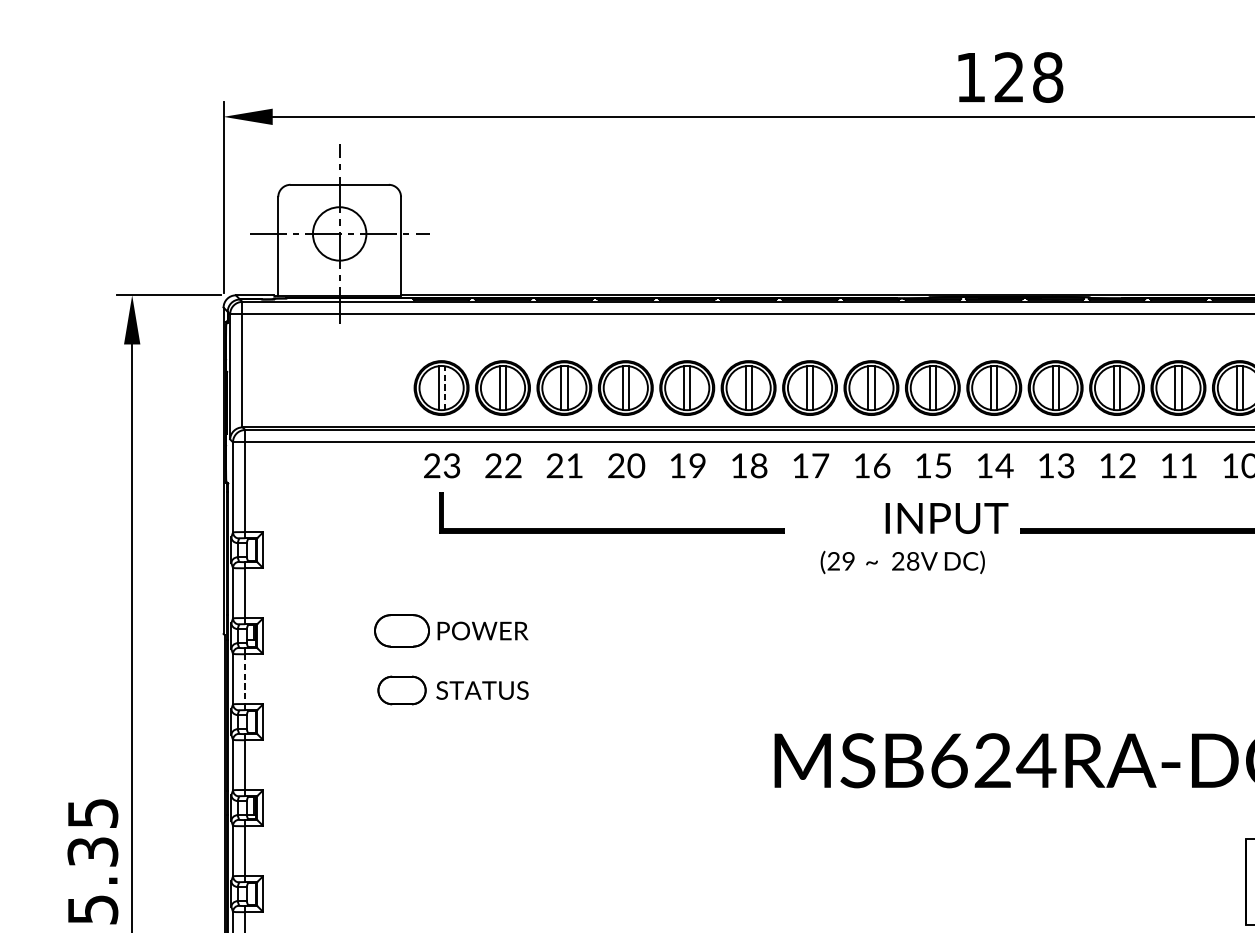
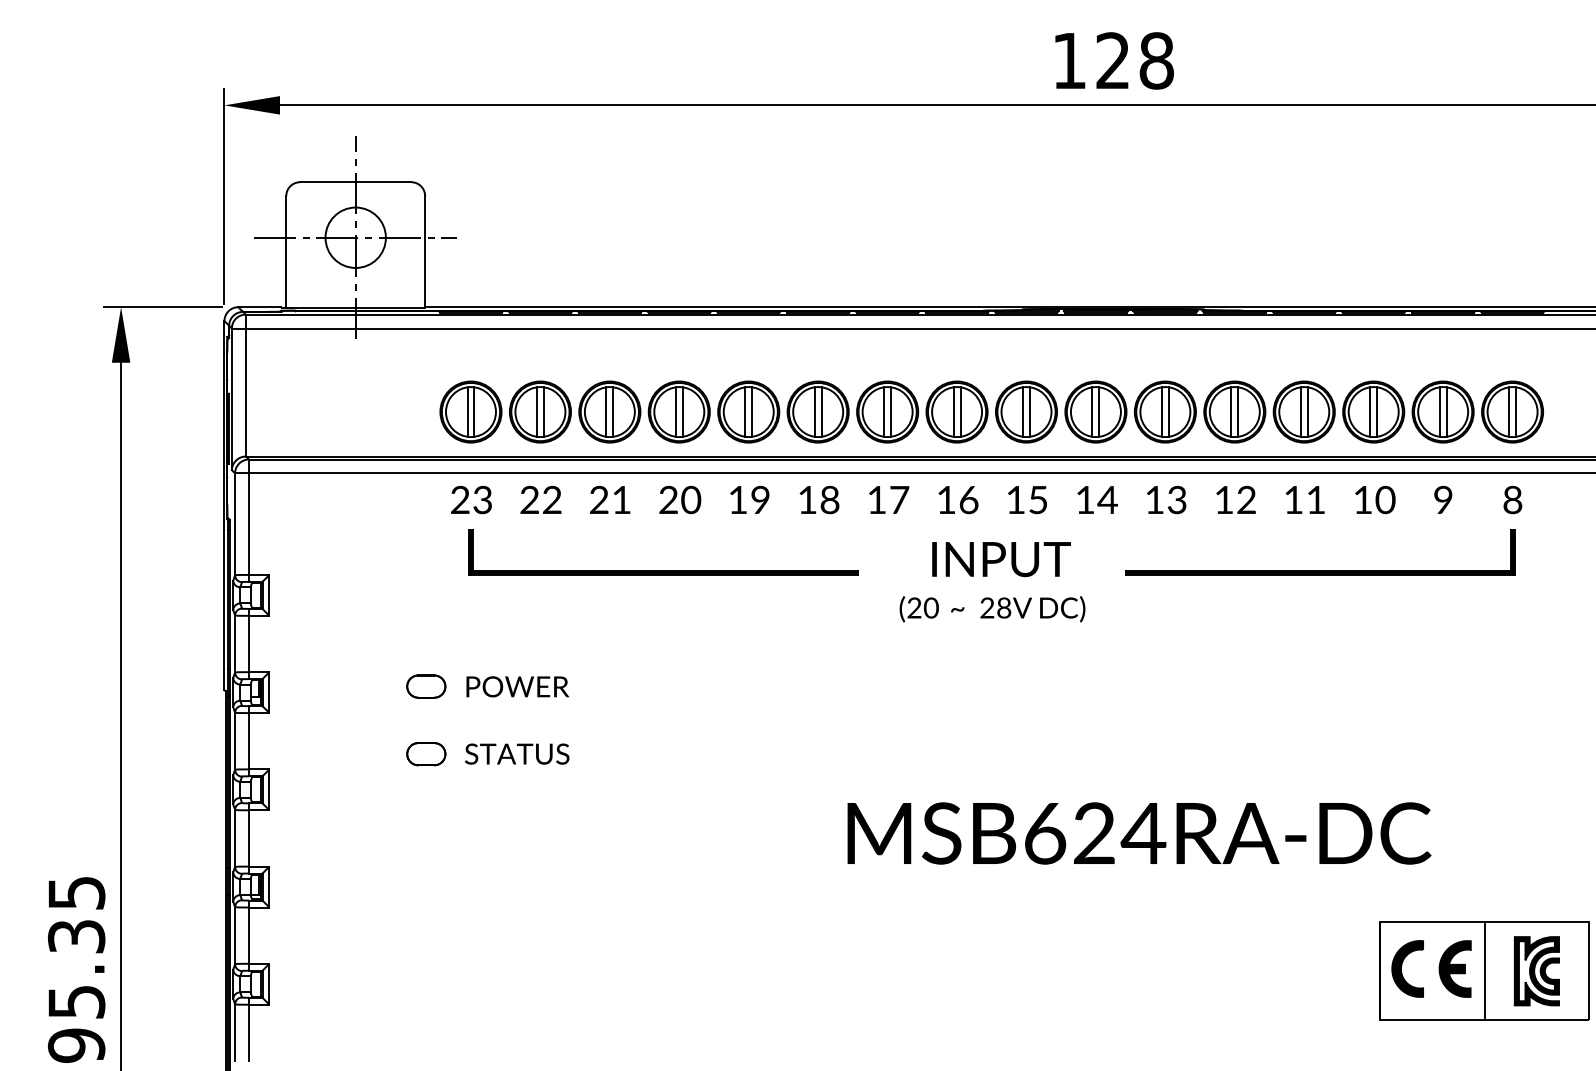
line: (444, 388) -> (474, 412), dashed -> solid
text: (946, 518) -> (1001, 559), moved
text: (847, 561) -> (930, 608), (29 -> (20
part: (402, 630) -> (426, 686), size x0.62
line: (244, 679) -> (248, 741), dashed -> solid
part: (402, 690) -> (426, 754), size x0.71

